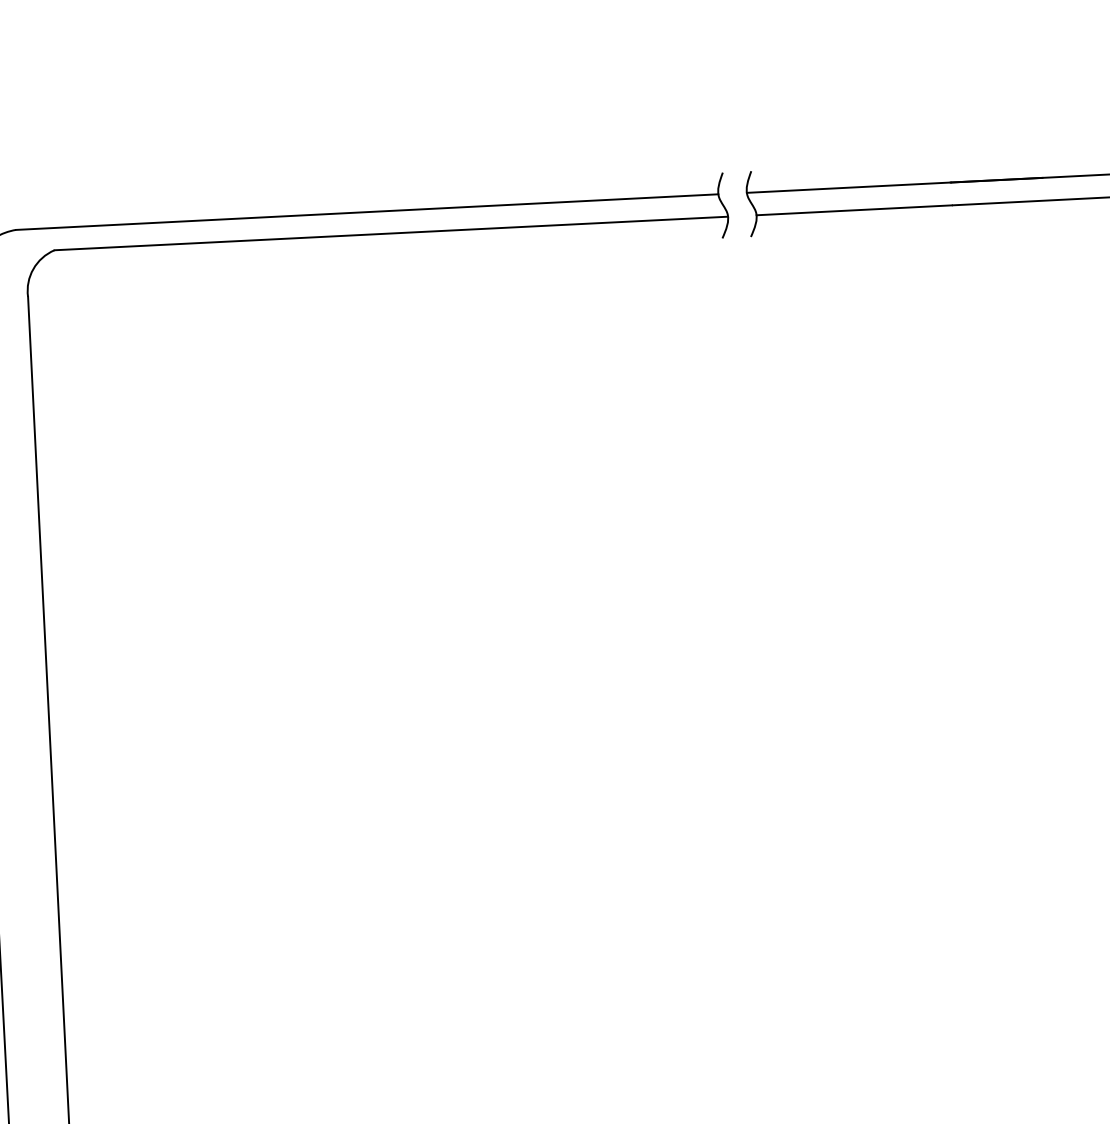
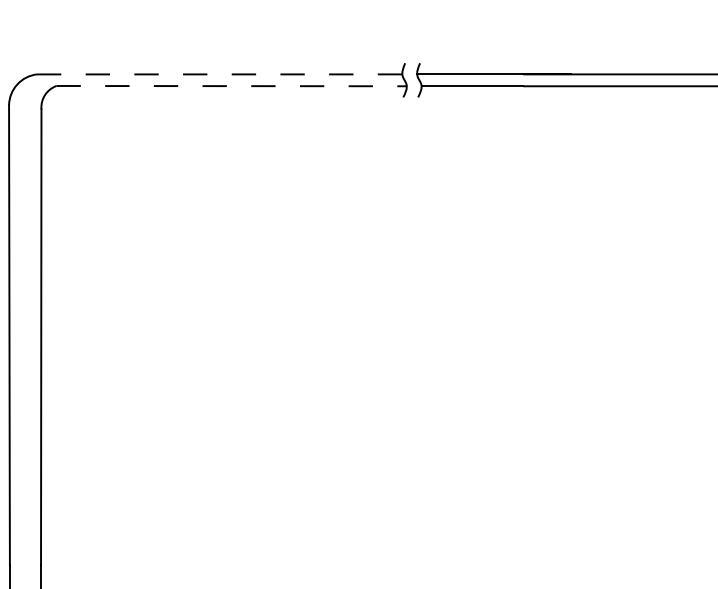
line: (366, 212) -> (219, 74), solid -> dashed
line: (393, 234) -> (232, 86), solid -> dashed

